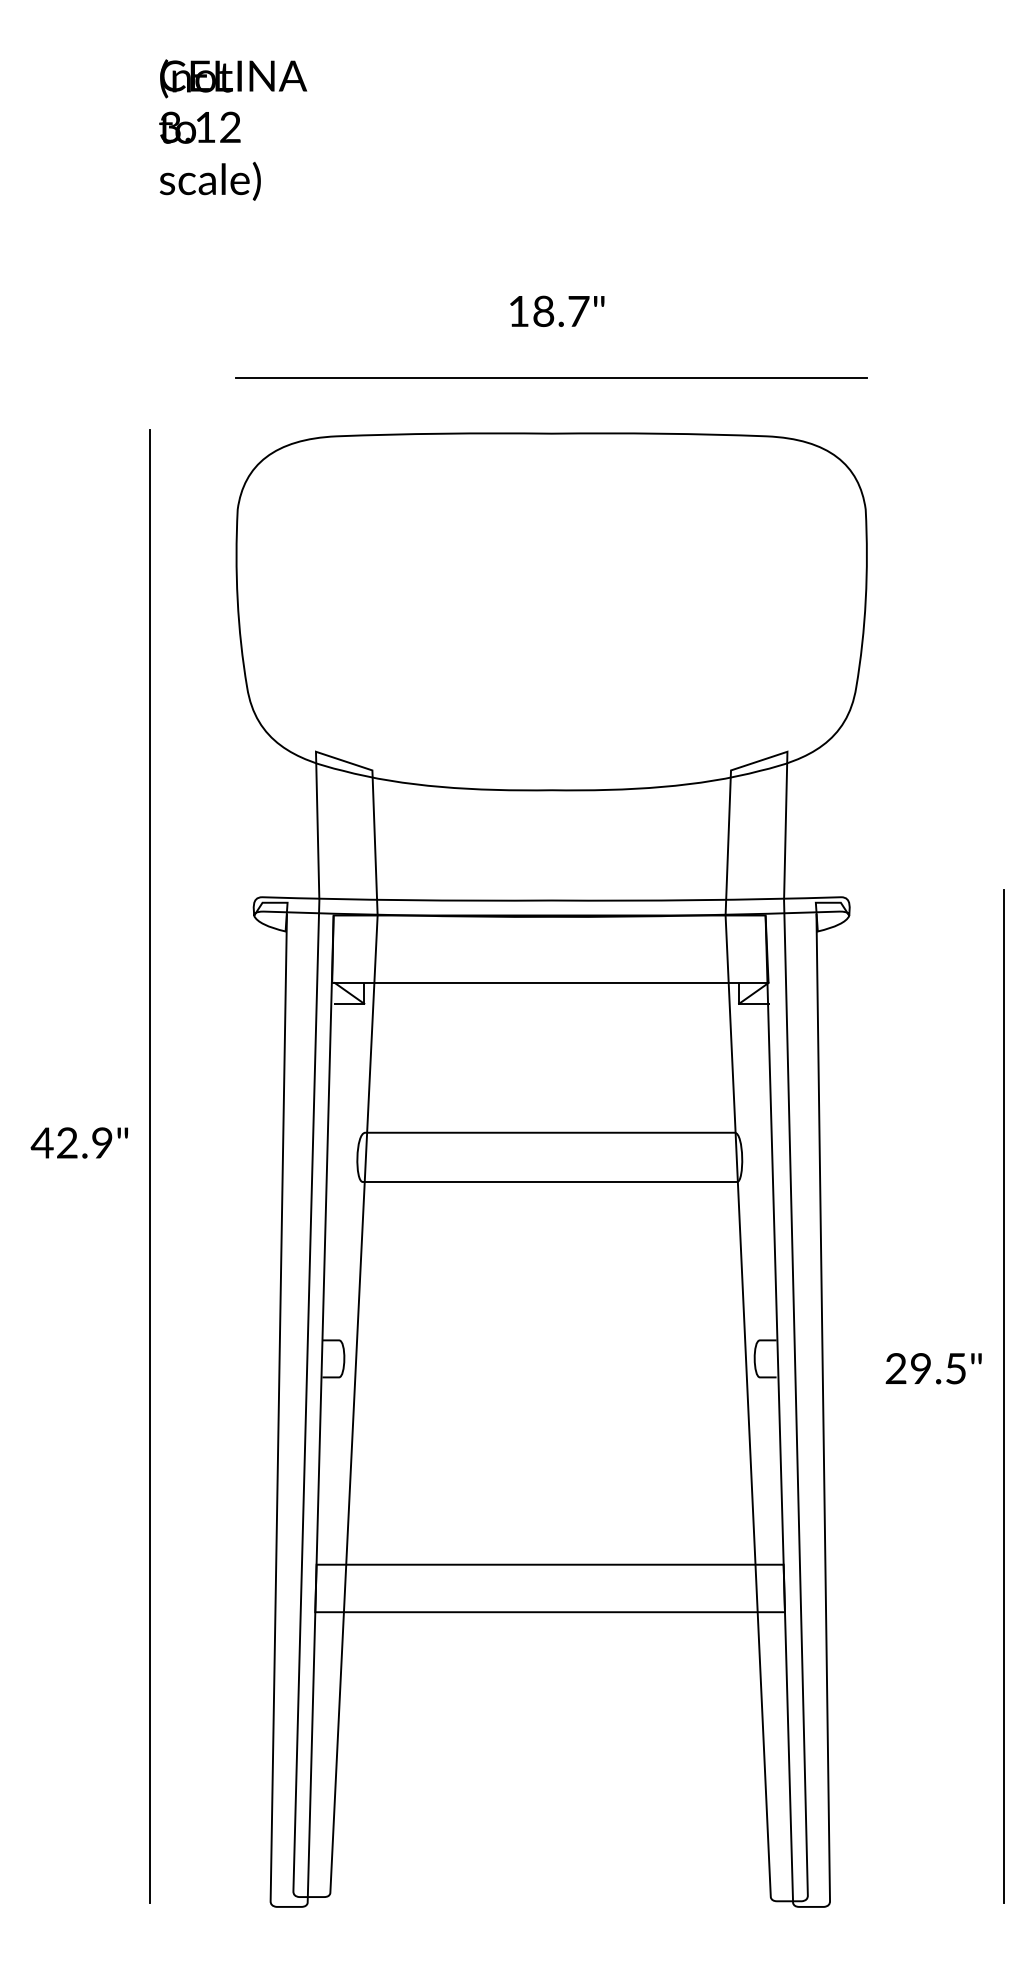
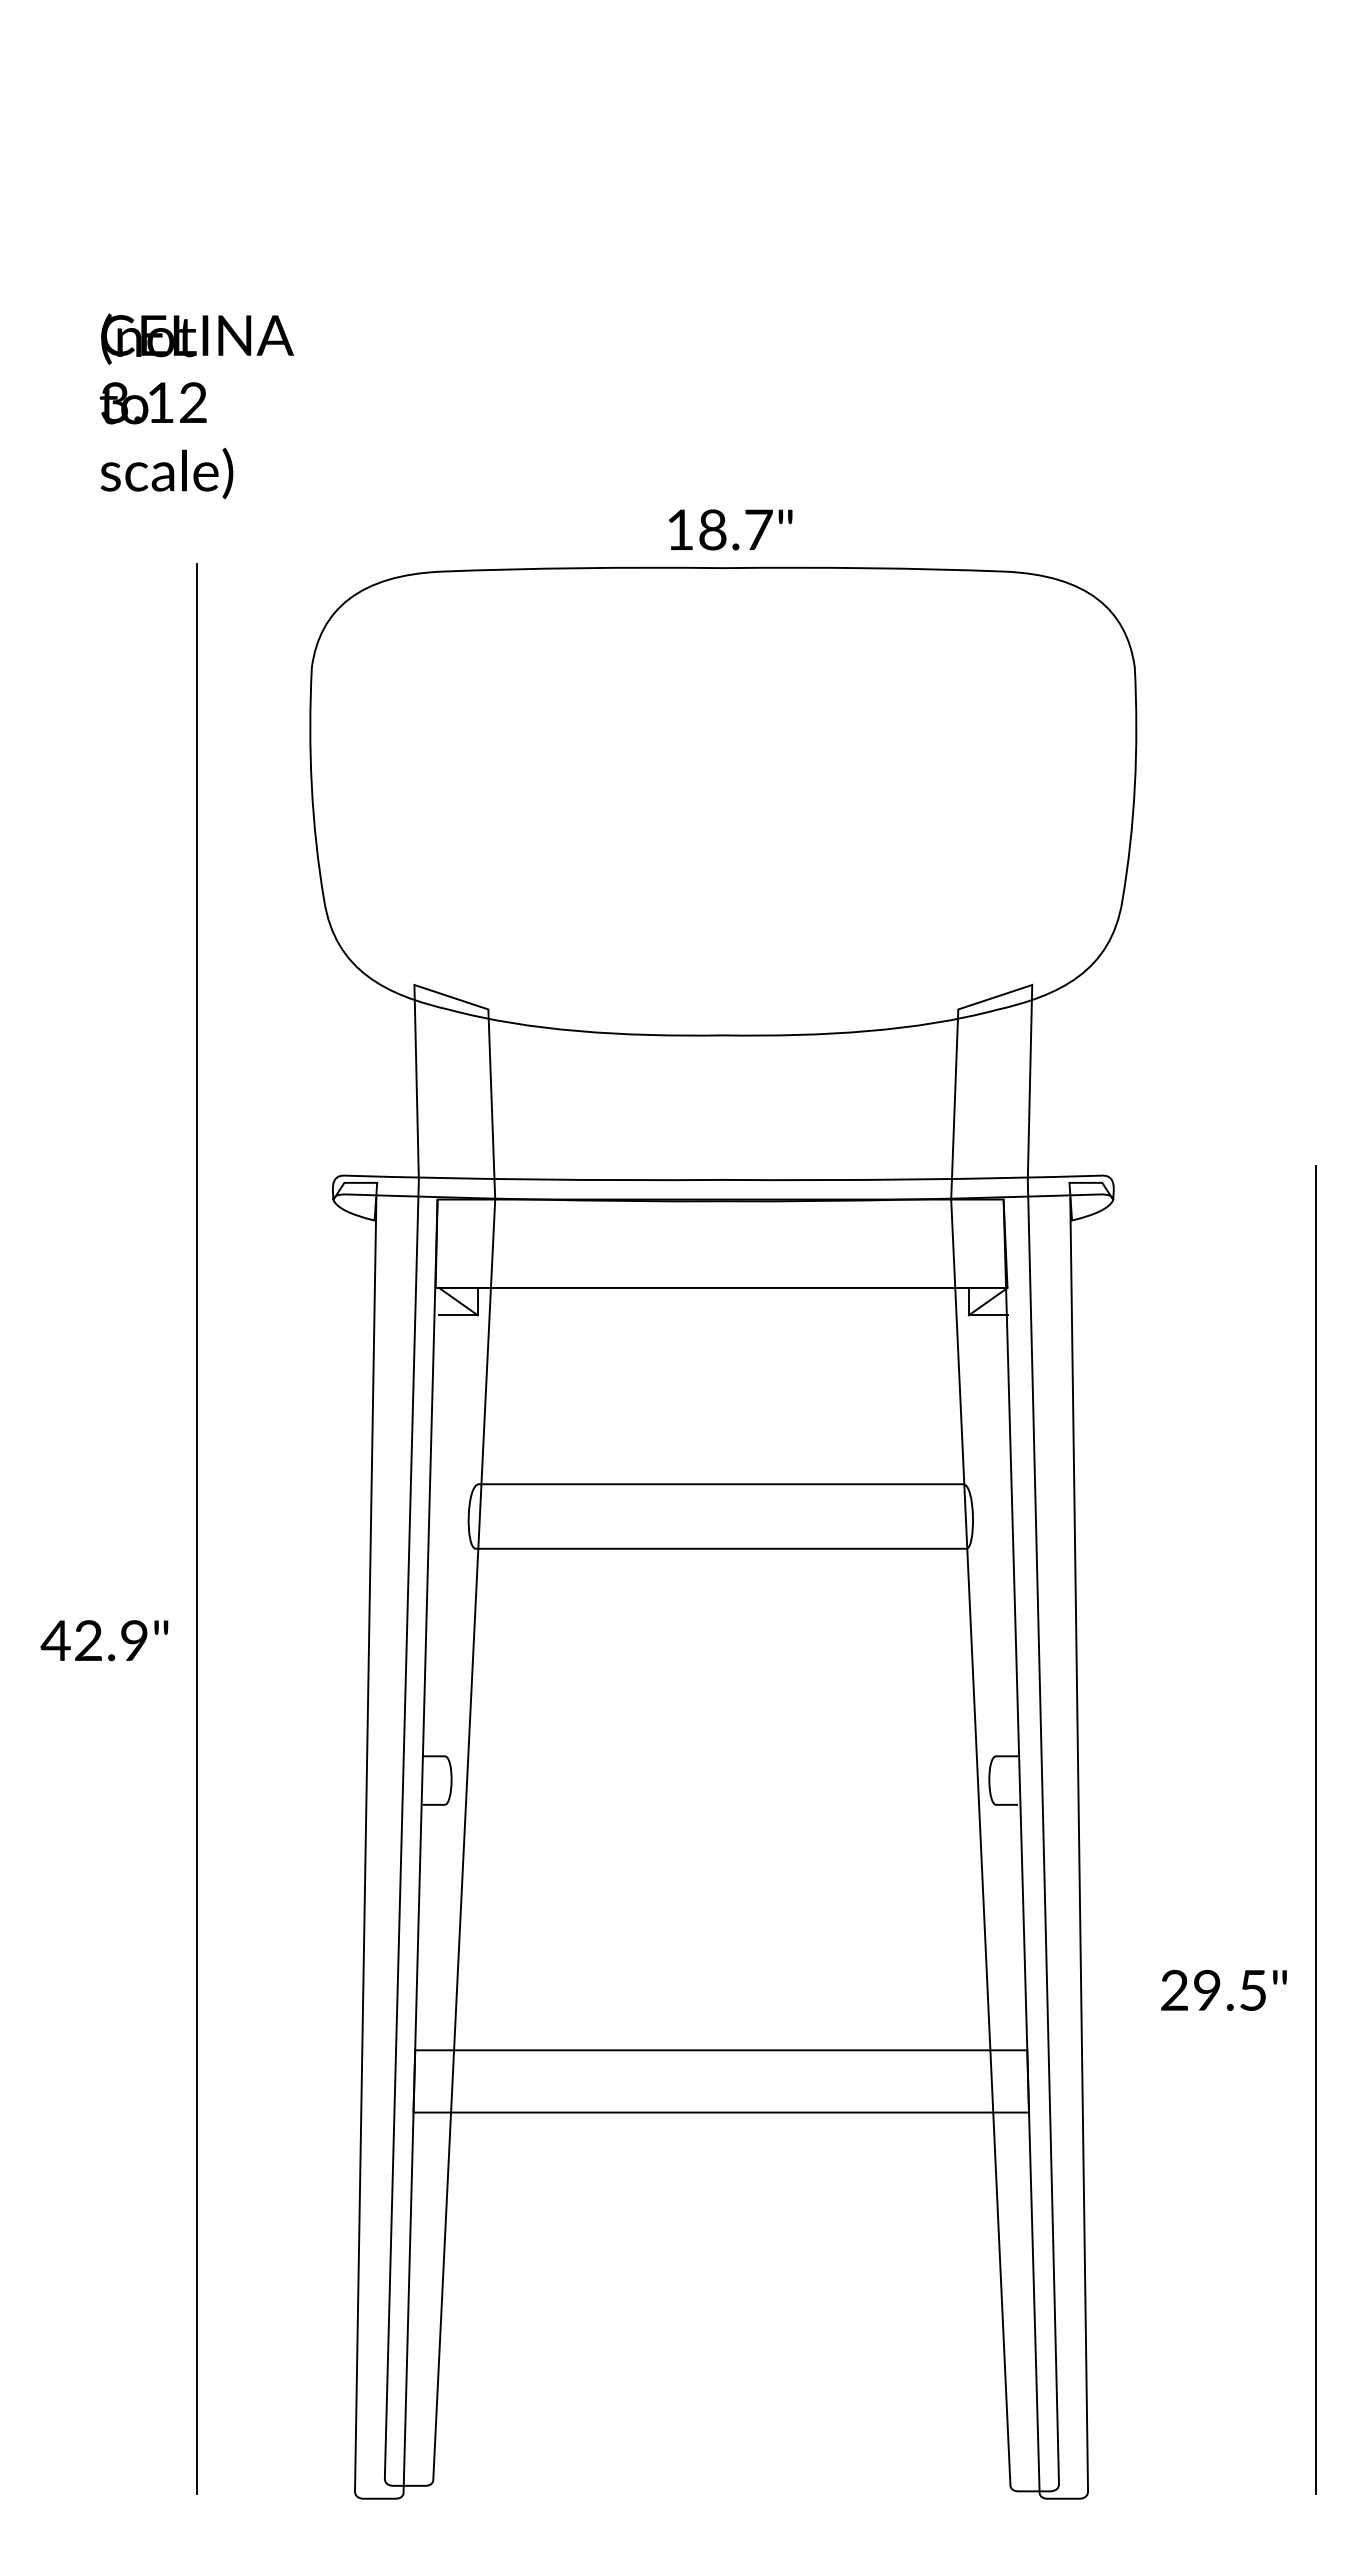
text: (232, 130) -> (196, 406), moved
text: (557, 311) -> (730, 529), moved
line: (551, 378) -> (723, 495), removed
text: (79, 1142) -> (104, 1640), moved
text: (933, 1367) -> (1223, 1989), moved

